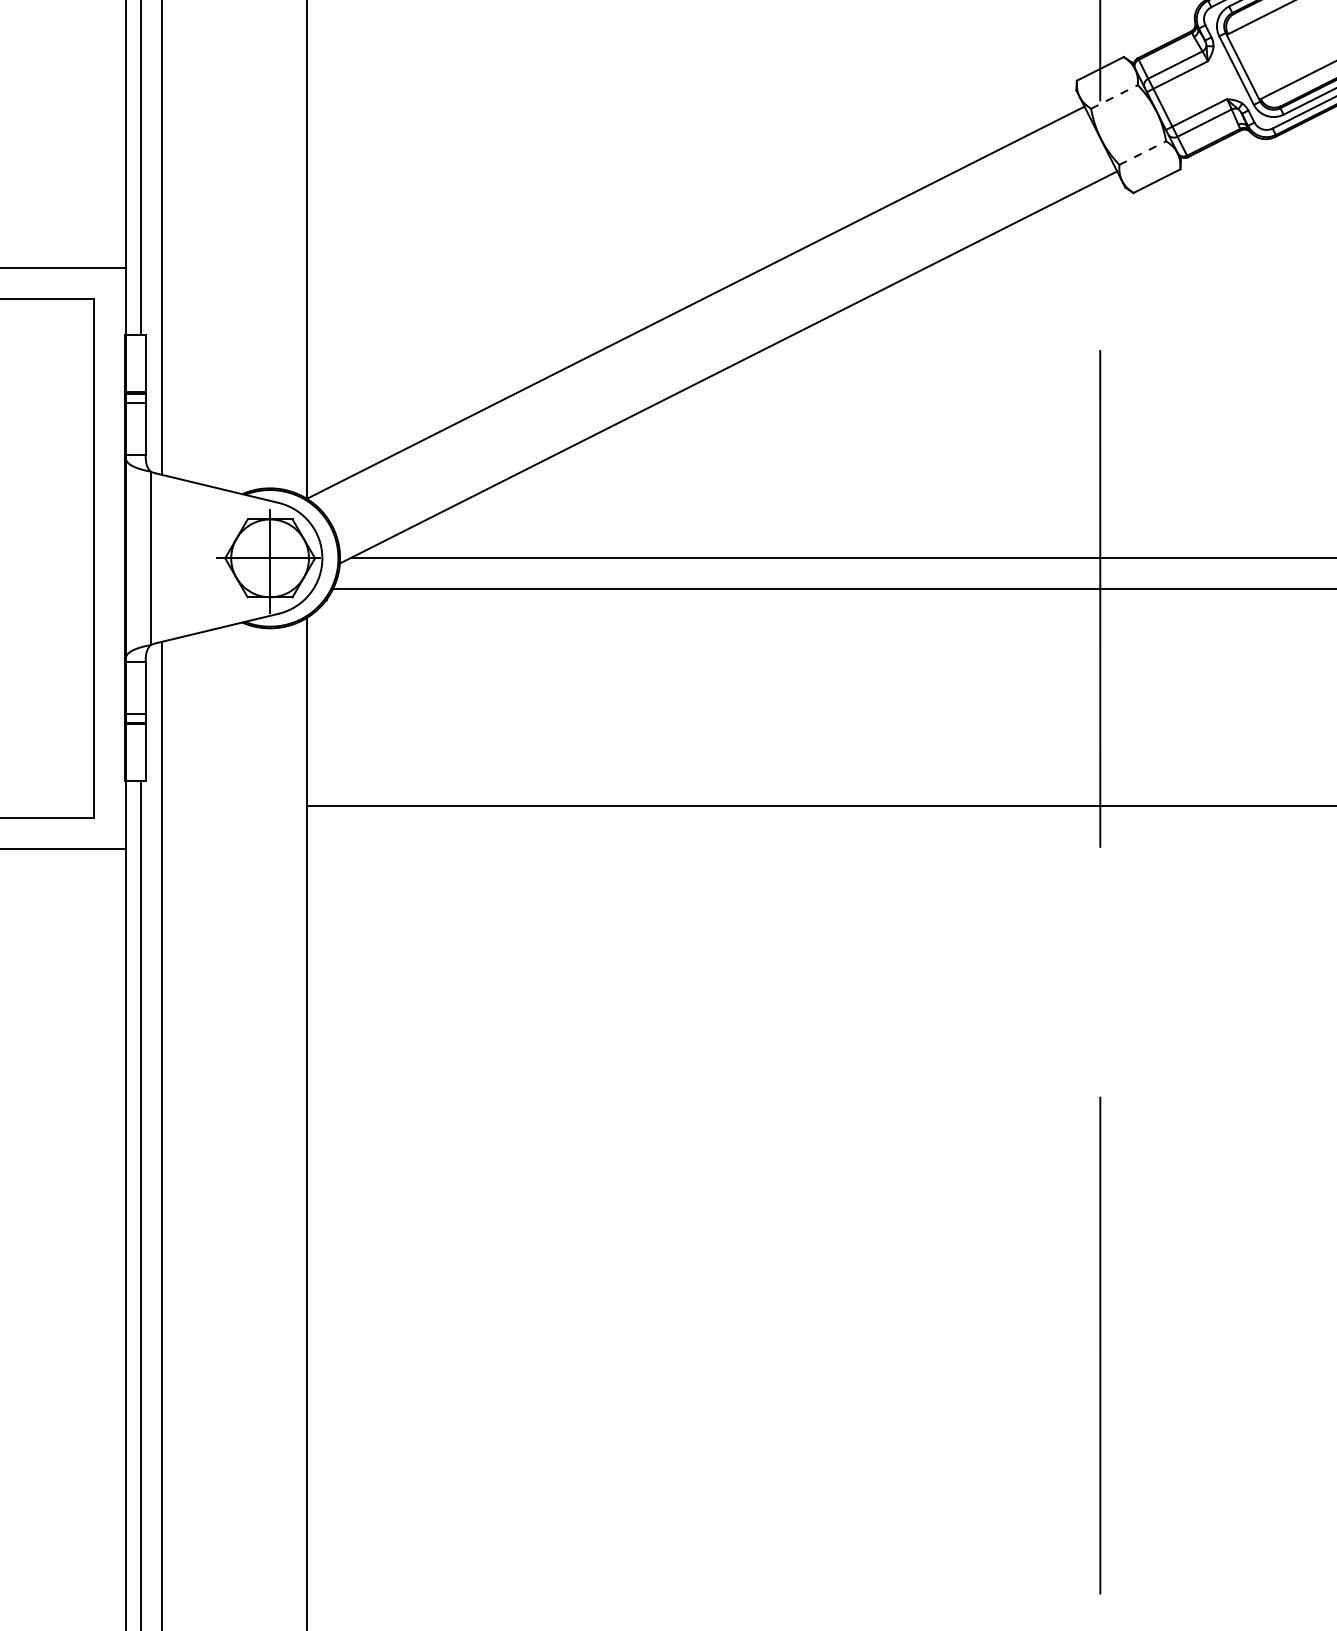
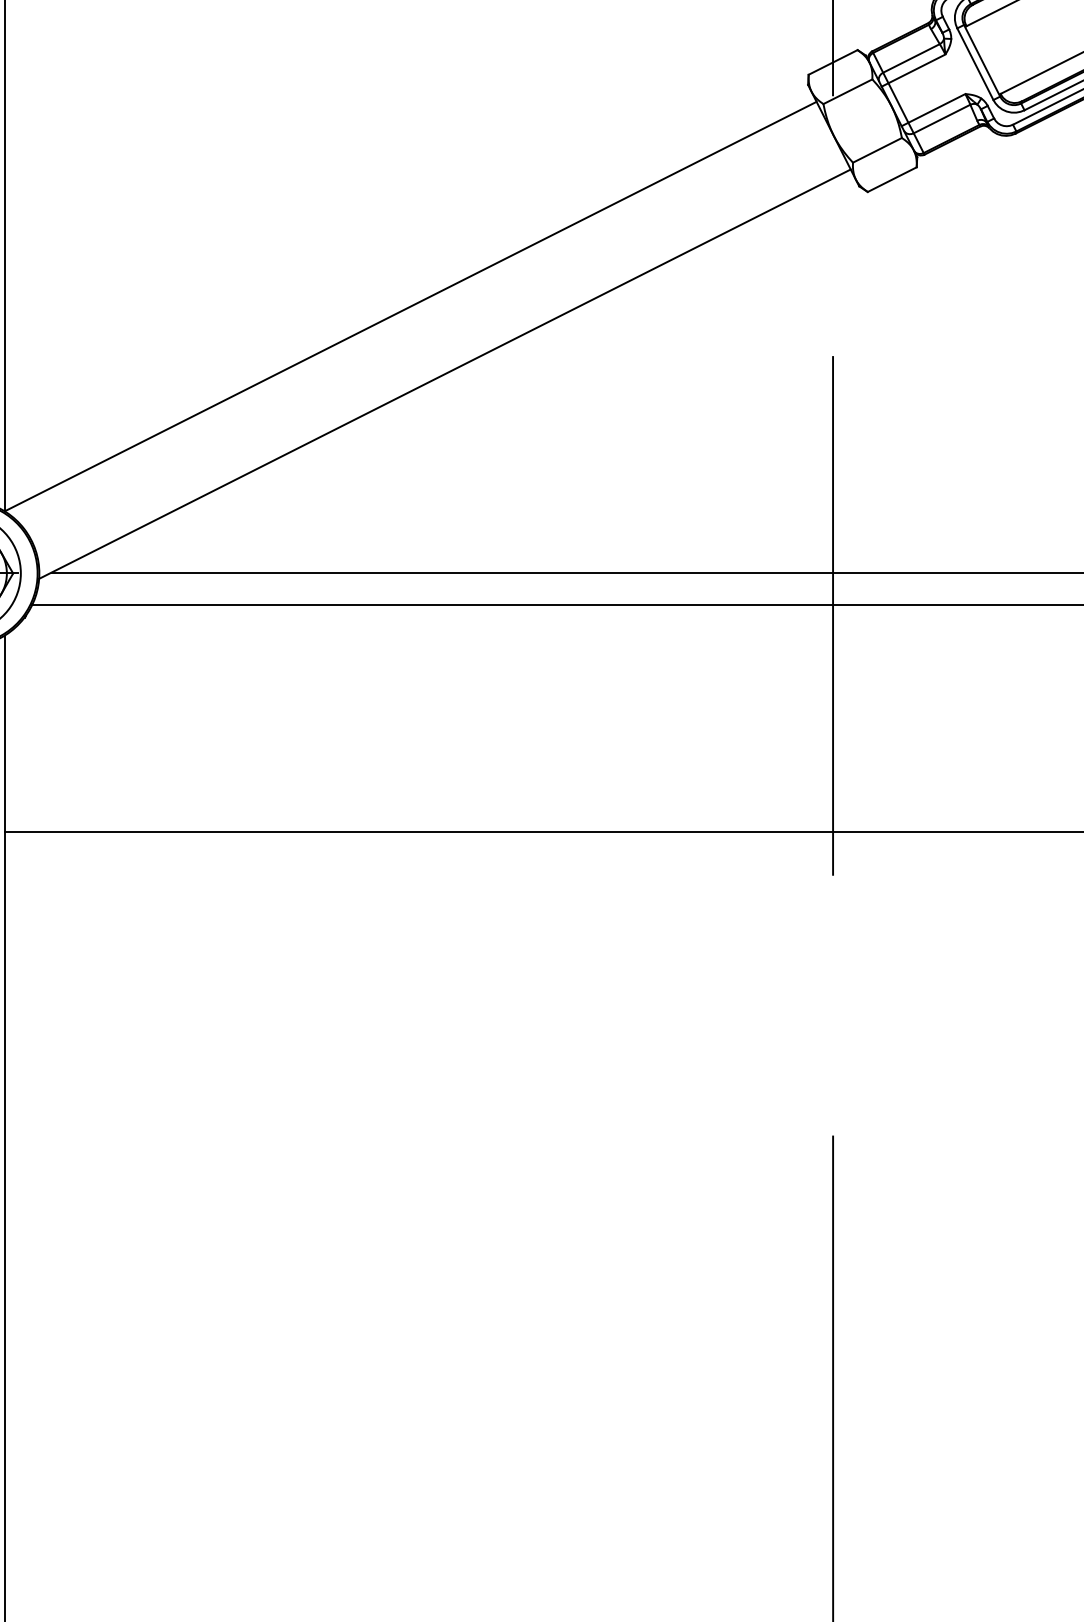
line: (1114, 96) -> (847, 91), dashed -> solid
line: (1143, 152) -> (878, 149), dashed -> solid

